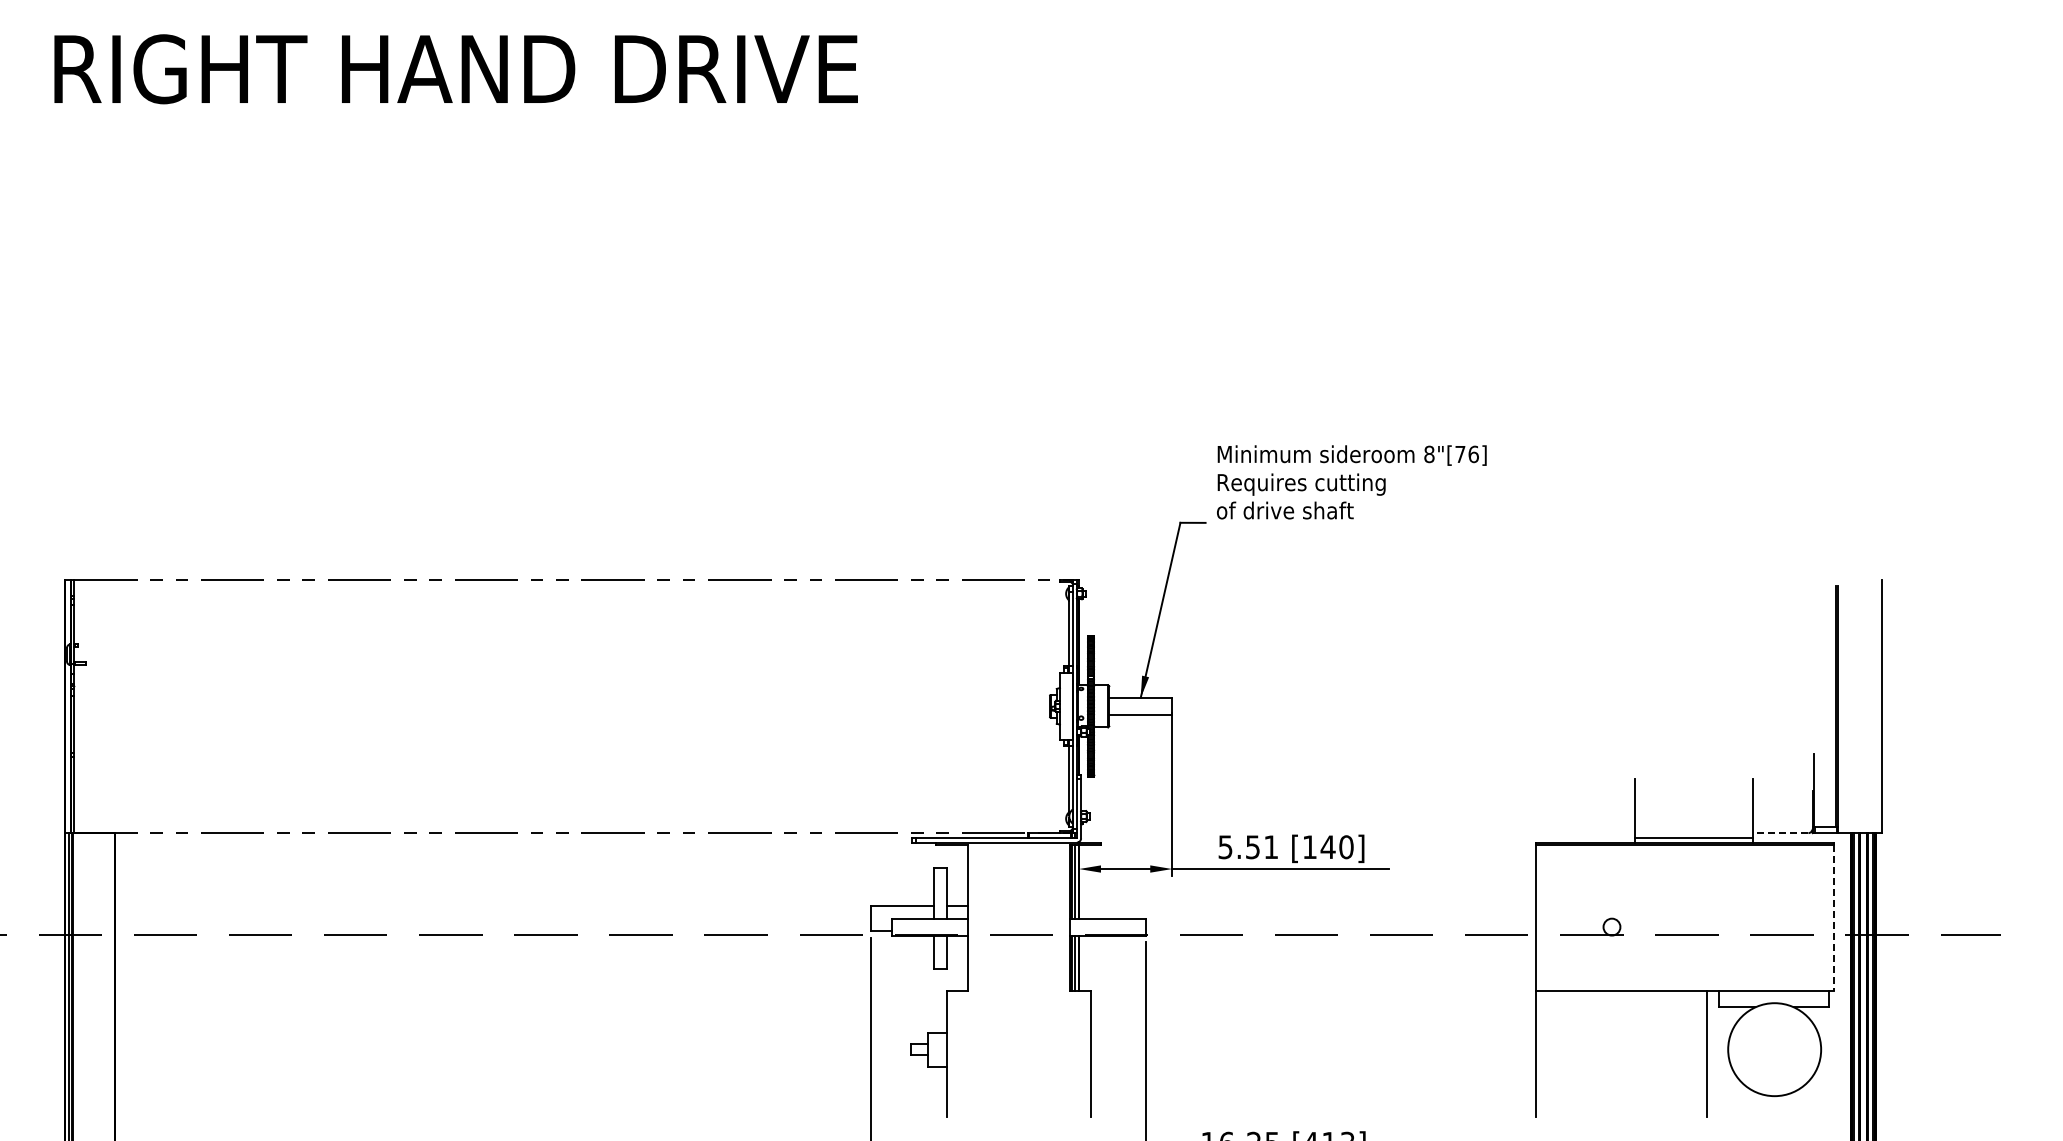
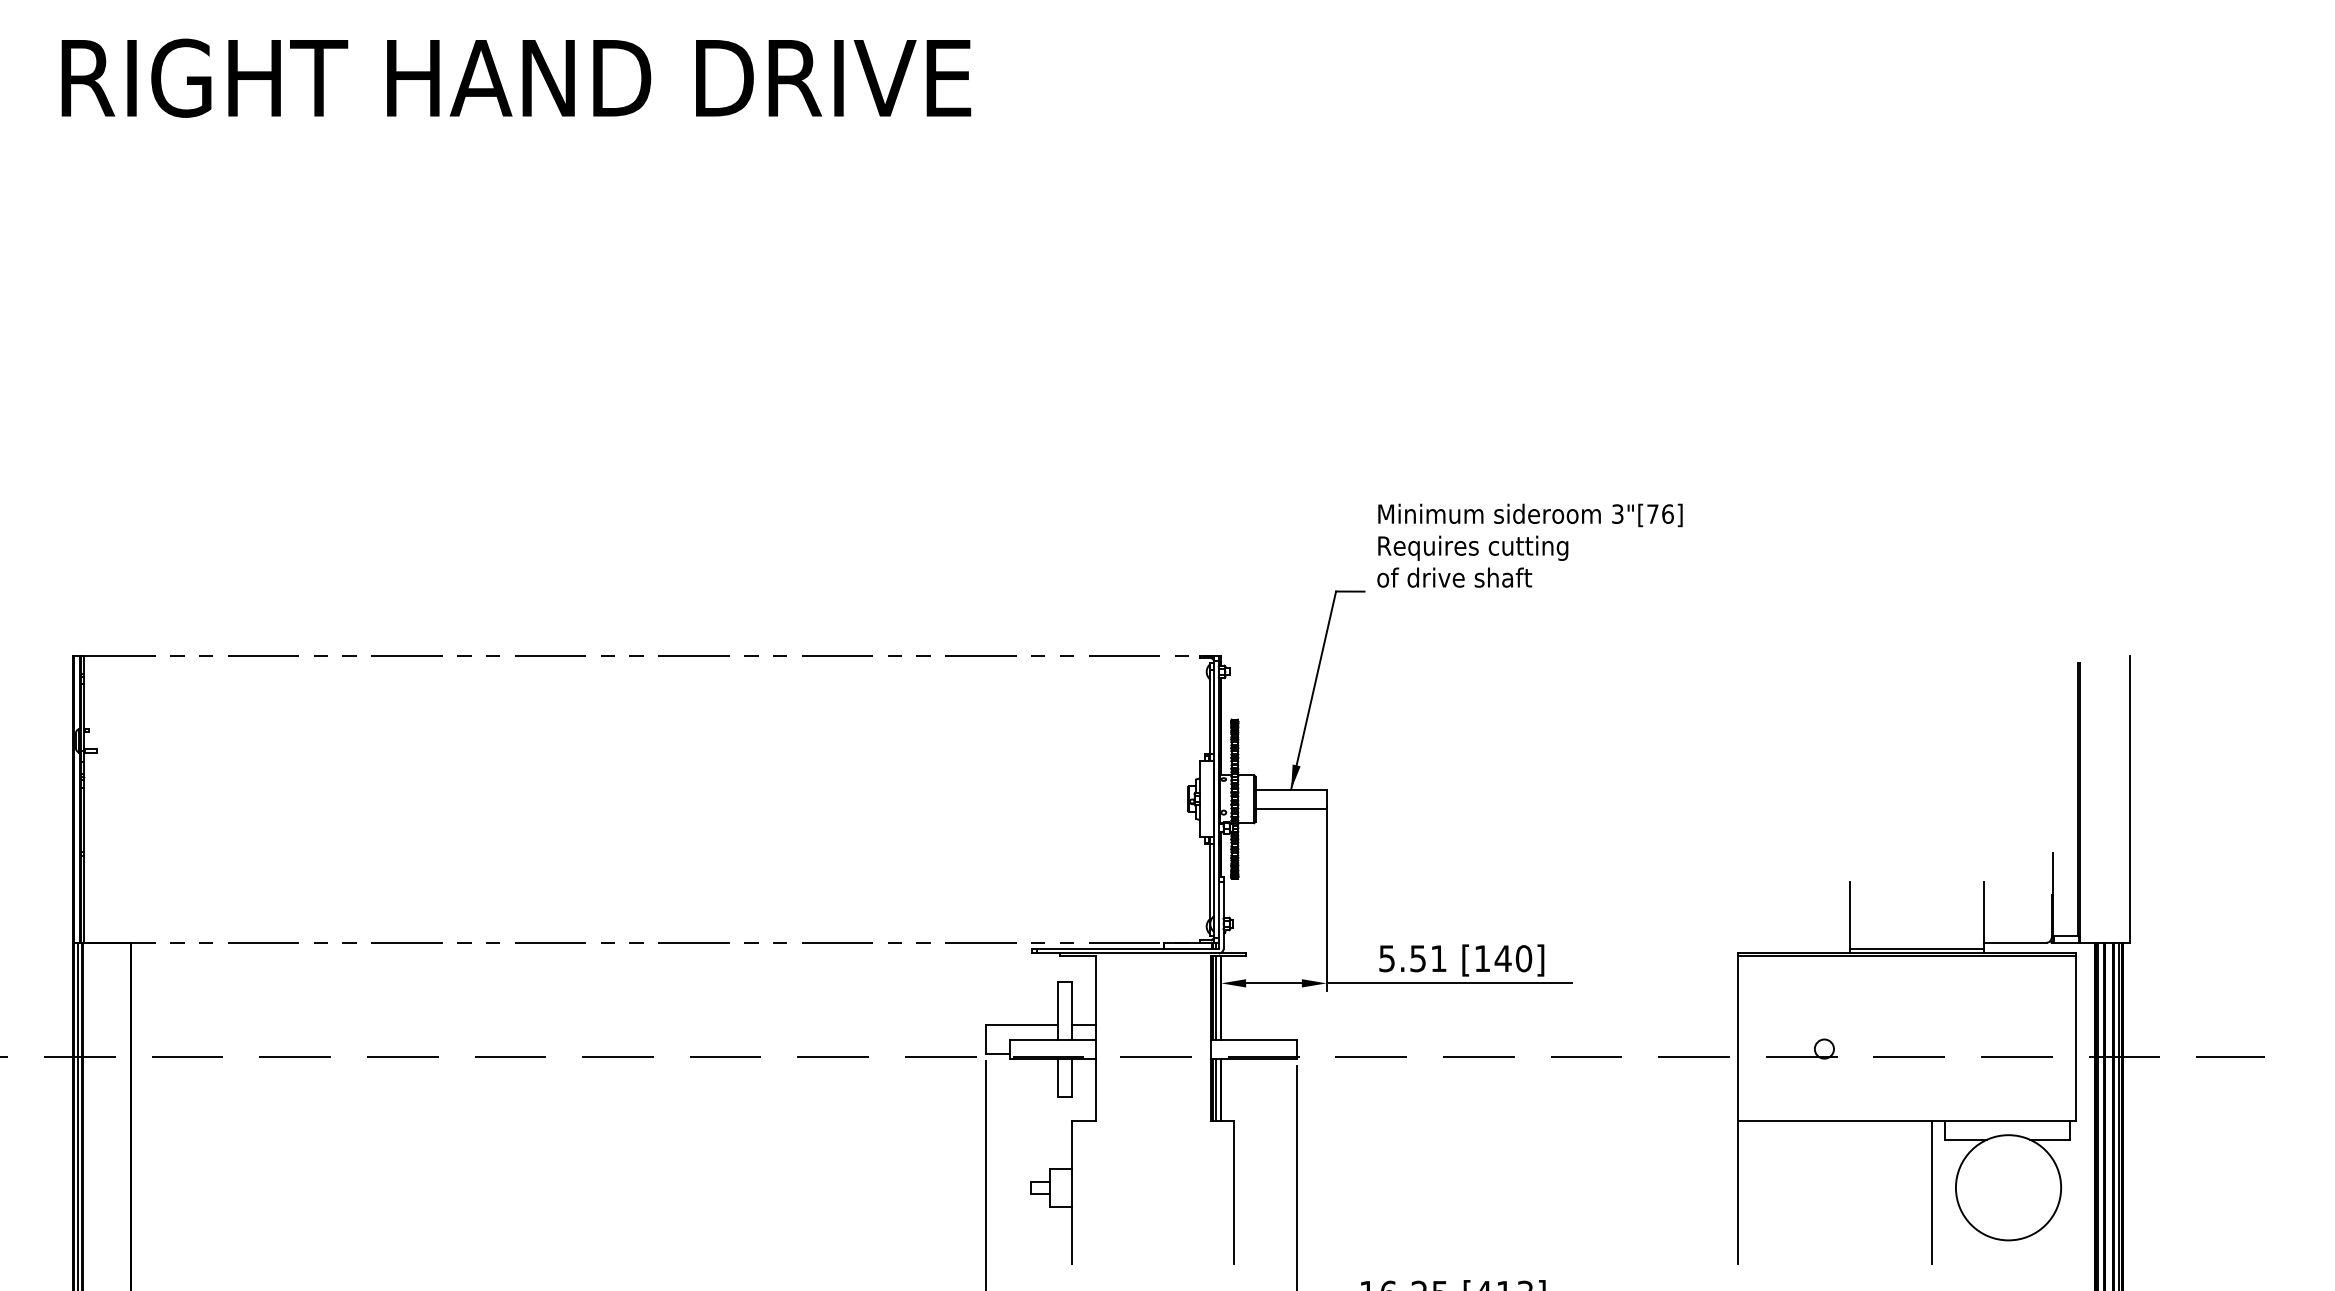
text: (1429, 454) -> (1617, 514), 8"[76] -> 3"[76]
line: (1780, 833) -> (2015, 943), dashed -> solid
line: (1833, 917) -> (2075, 1038), dashed -> solid

